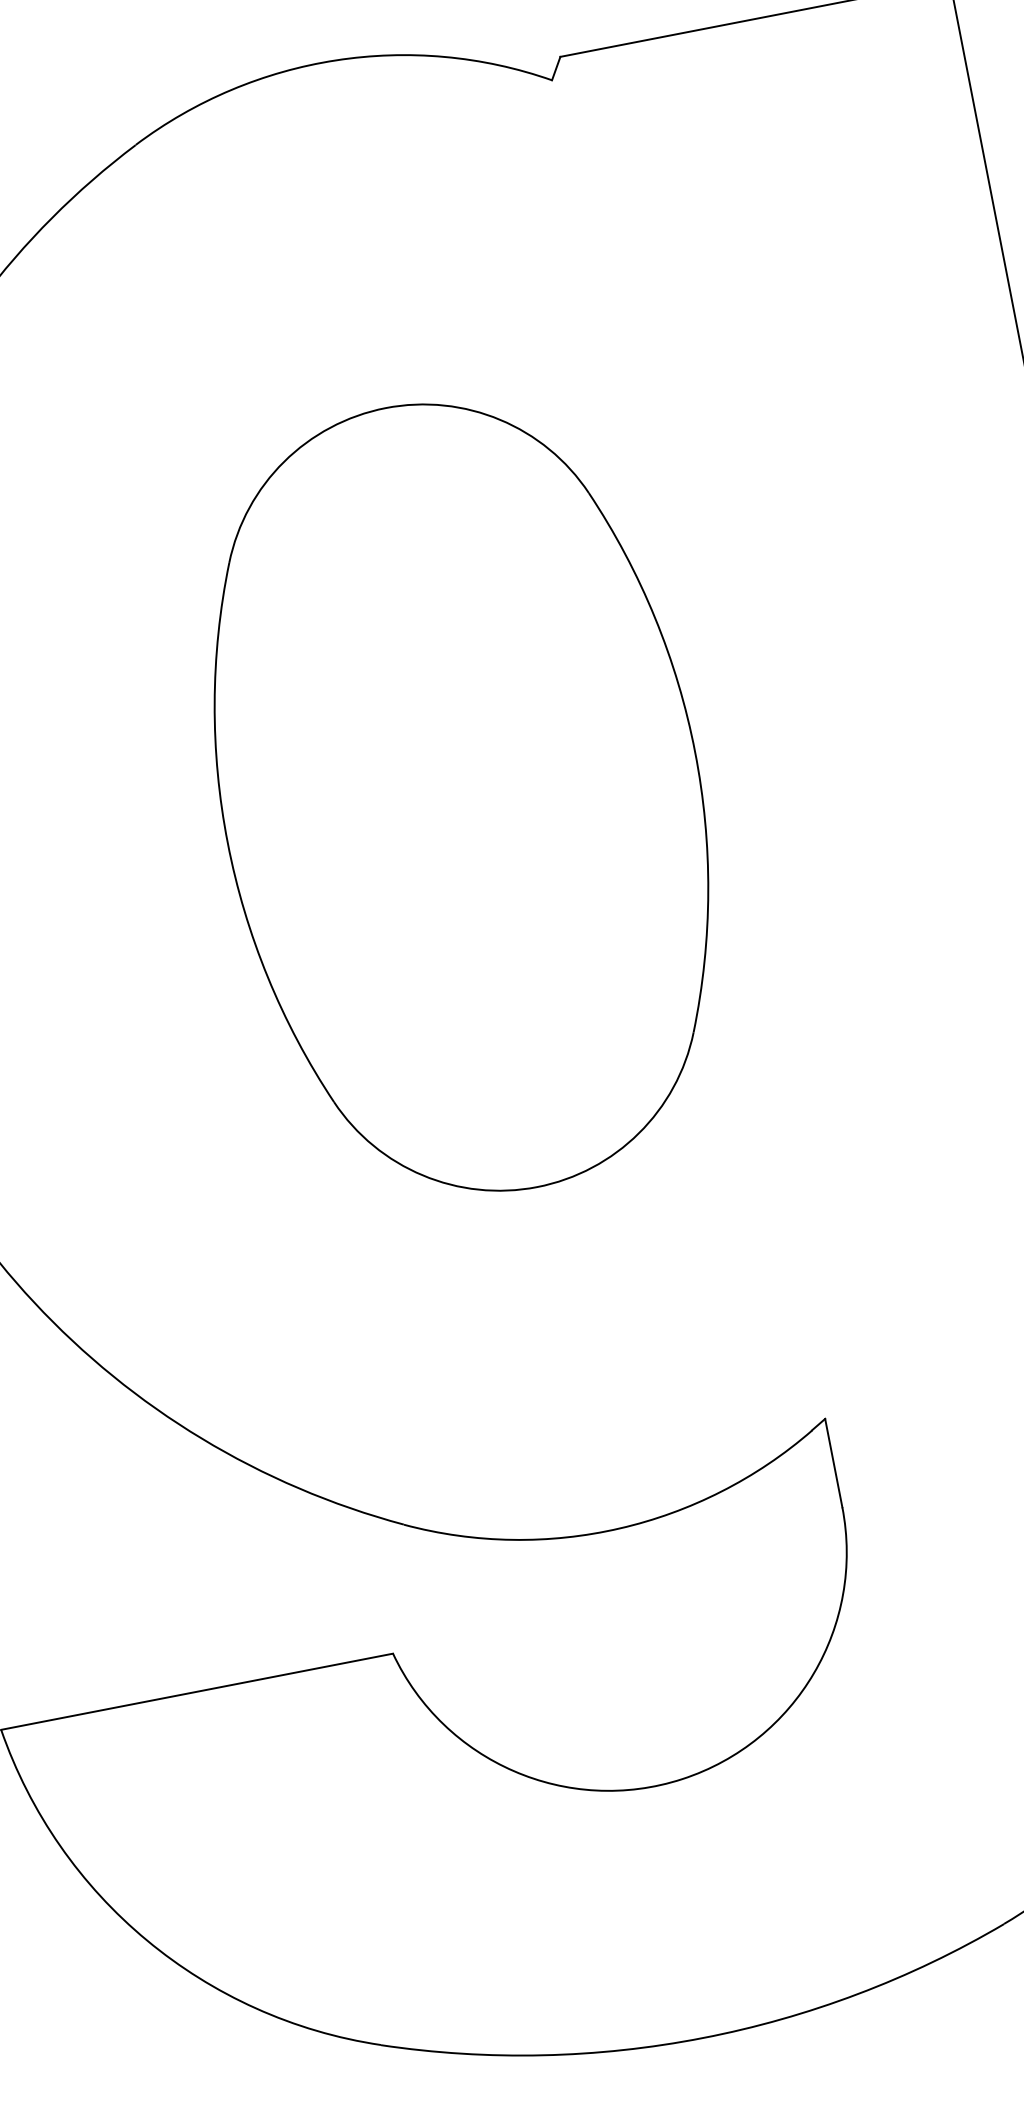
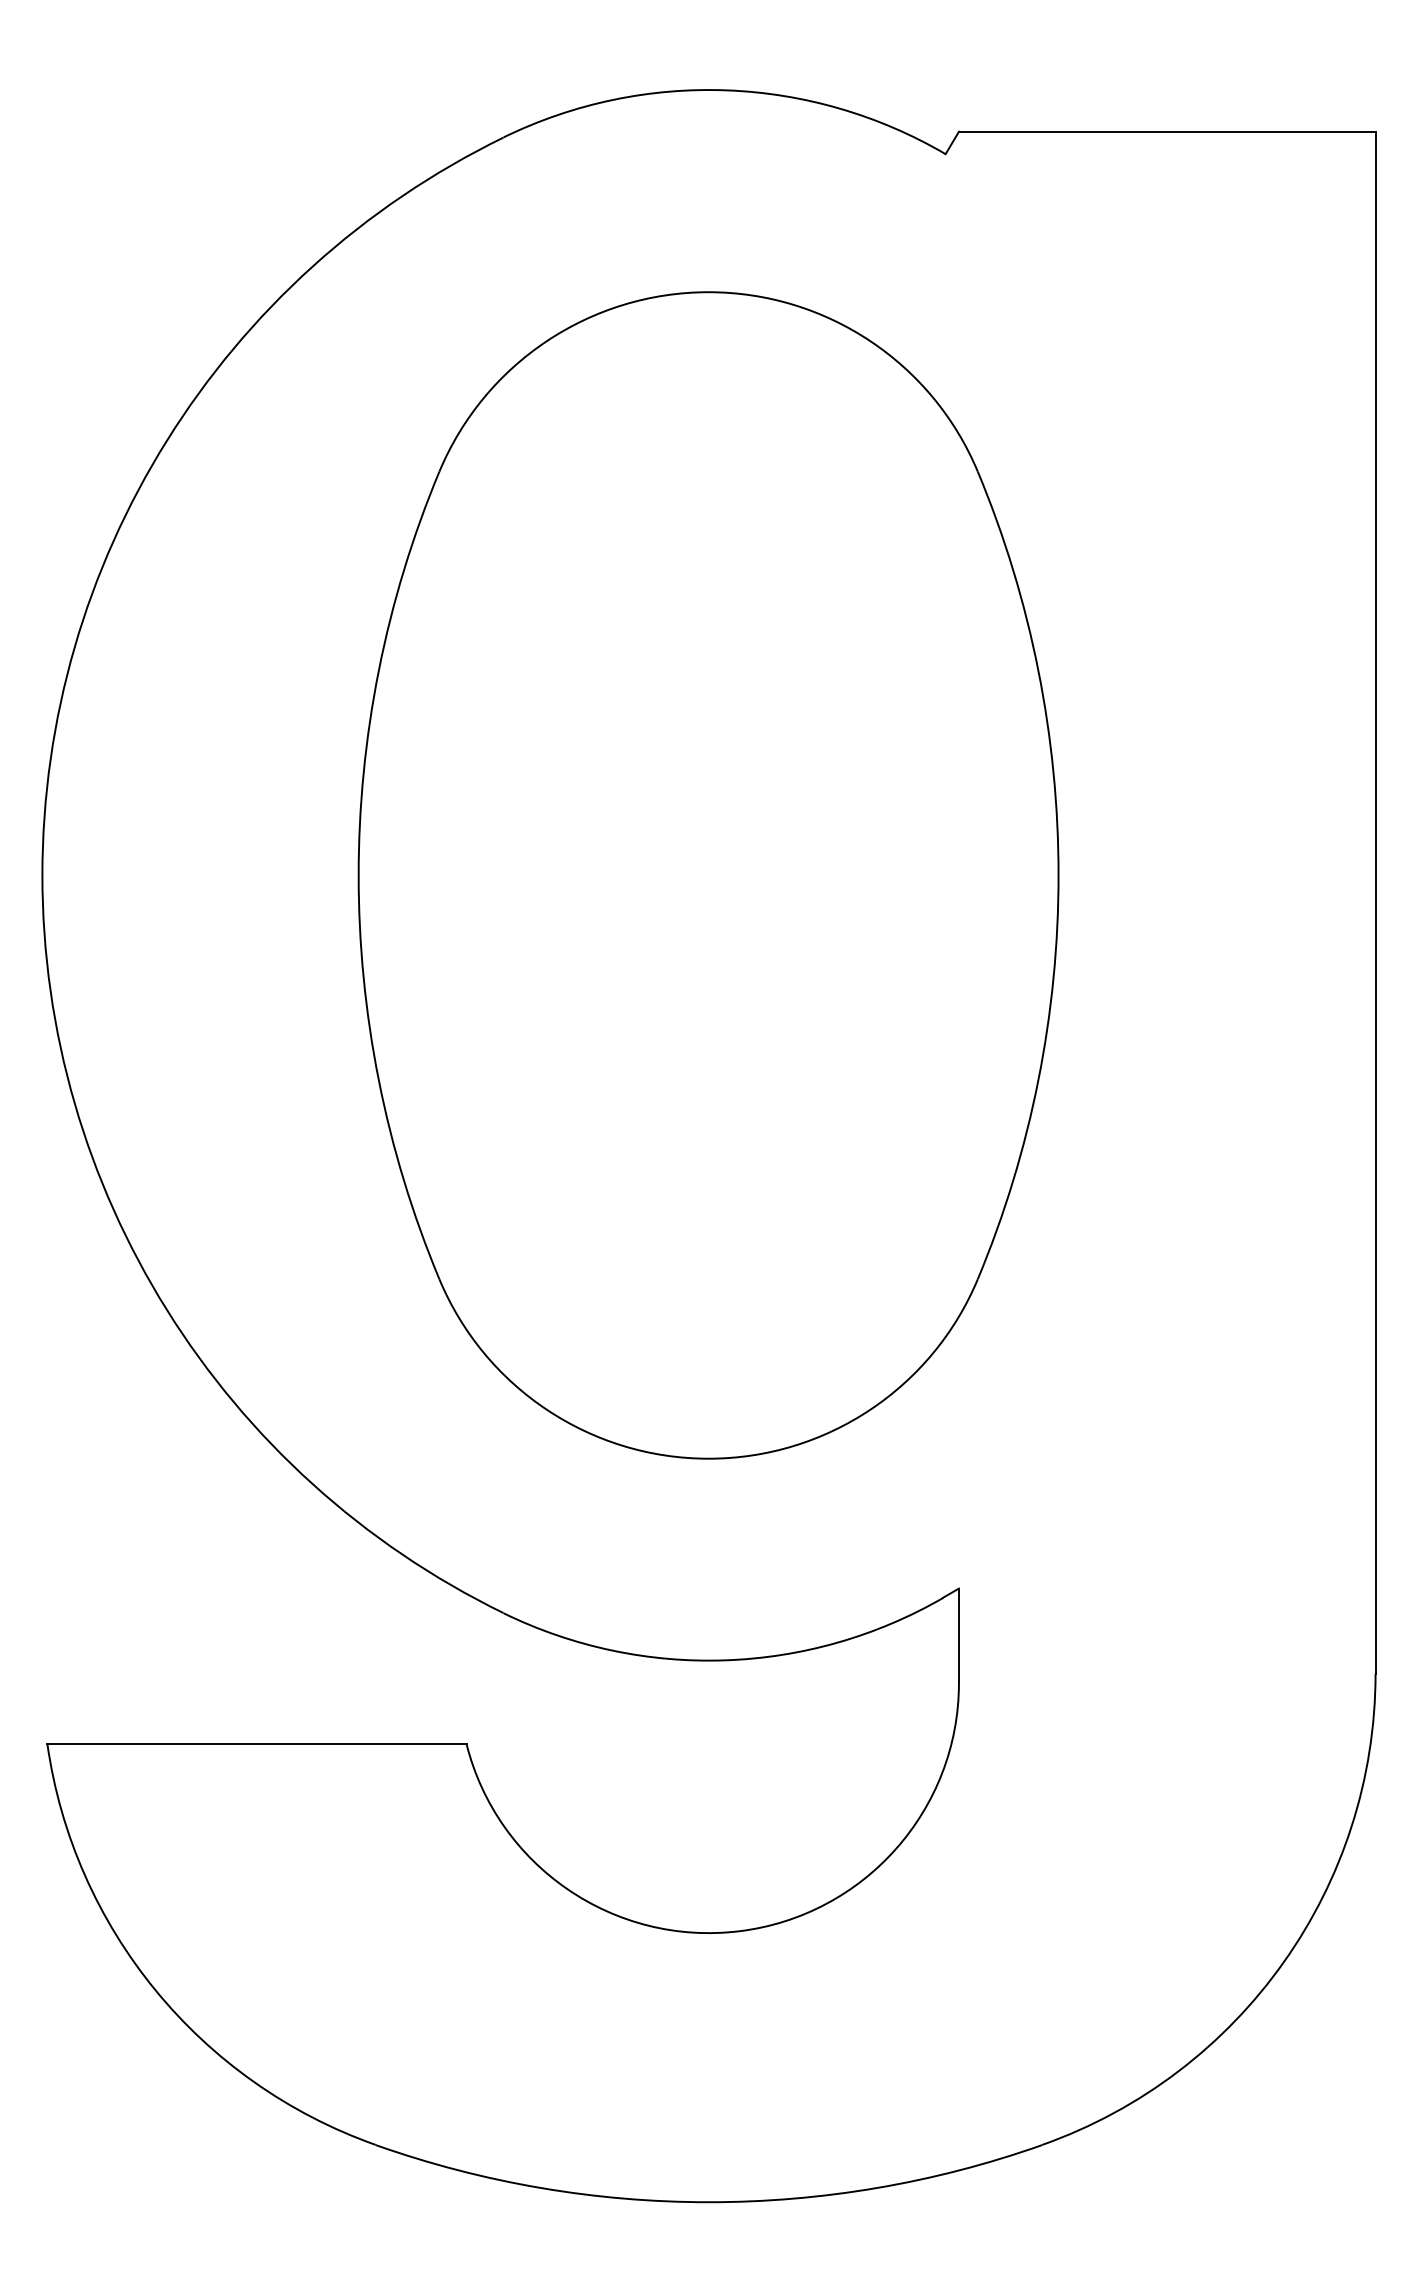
part: (461, 796) -> (708, 874), size x1.4

